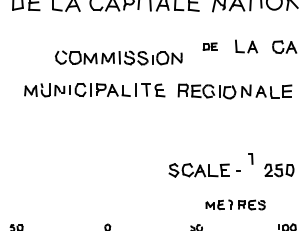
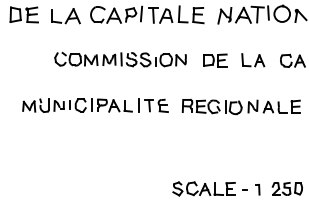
part: (209, 46) -> (214, 60), size x1.67
part: (118, 57) -> (120, 59), moved
part: (250, 158) -> (257, 189), moved

